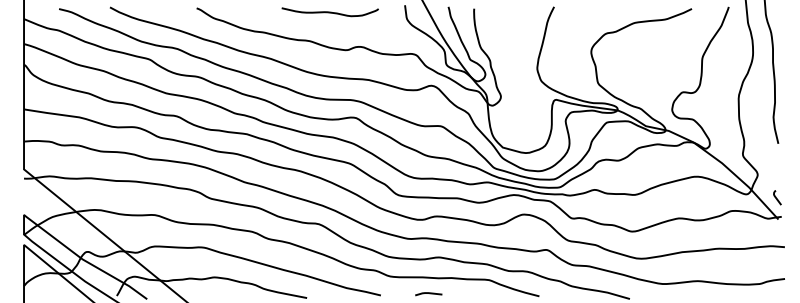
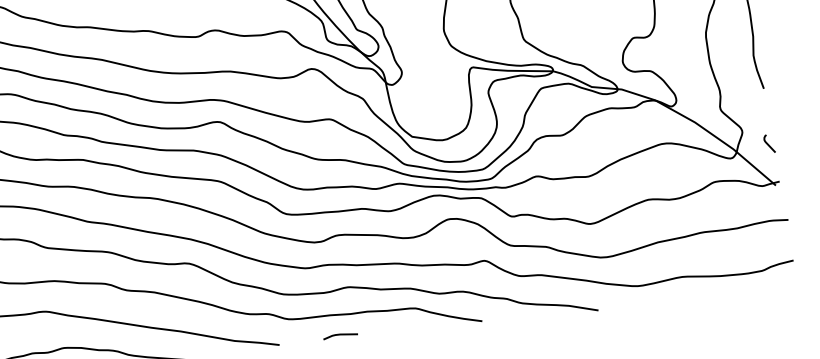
curve: (776, 197) -> (768, 143), moved

